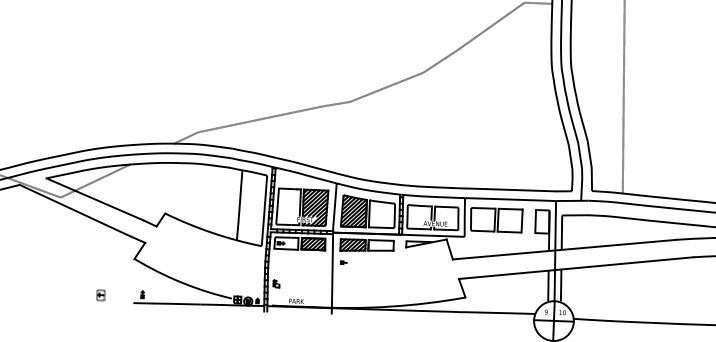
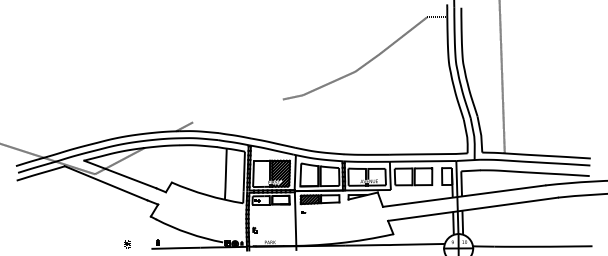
line: (259, 118) -> (237, 110), removed
hatch: (354, 210) -> (309, 174), removed
hatch: (312, 243) -> (280, 199), removed

